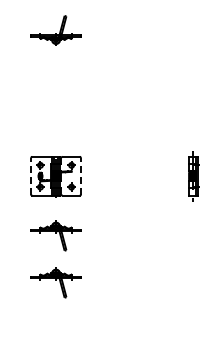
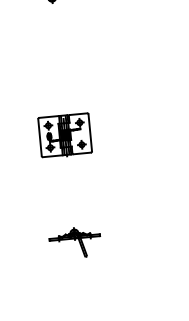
line: (31, 175) -> (40, 136), dashed -> solid
line: (80, 175) -> (89, 132), dashed -> solid
part: (55, 235) -> (70, 195), removed

